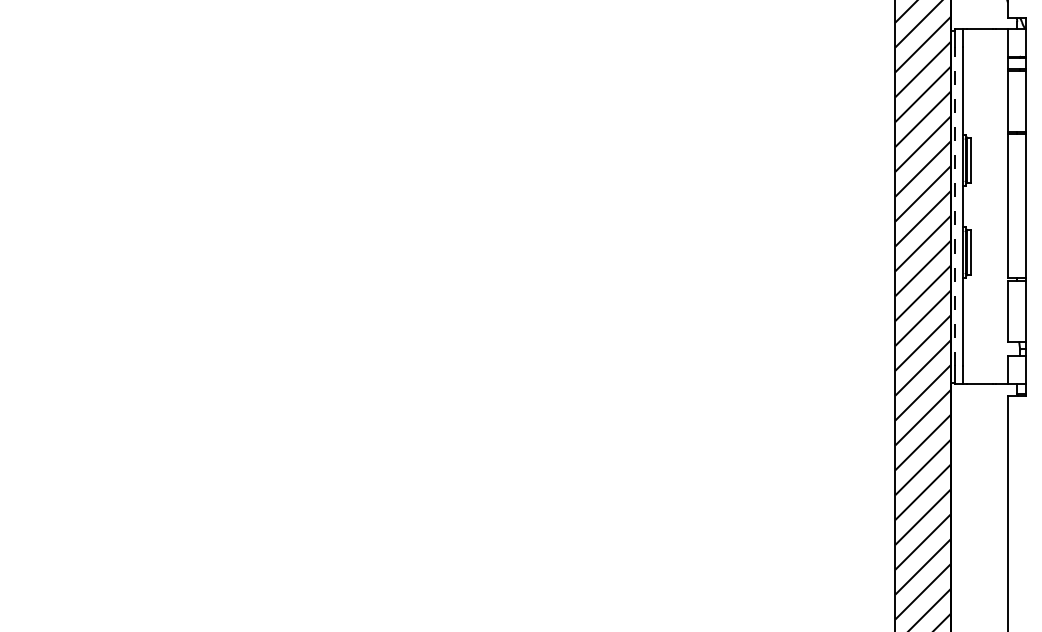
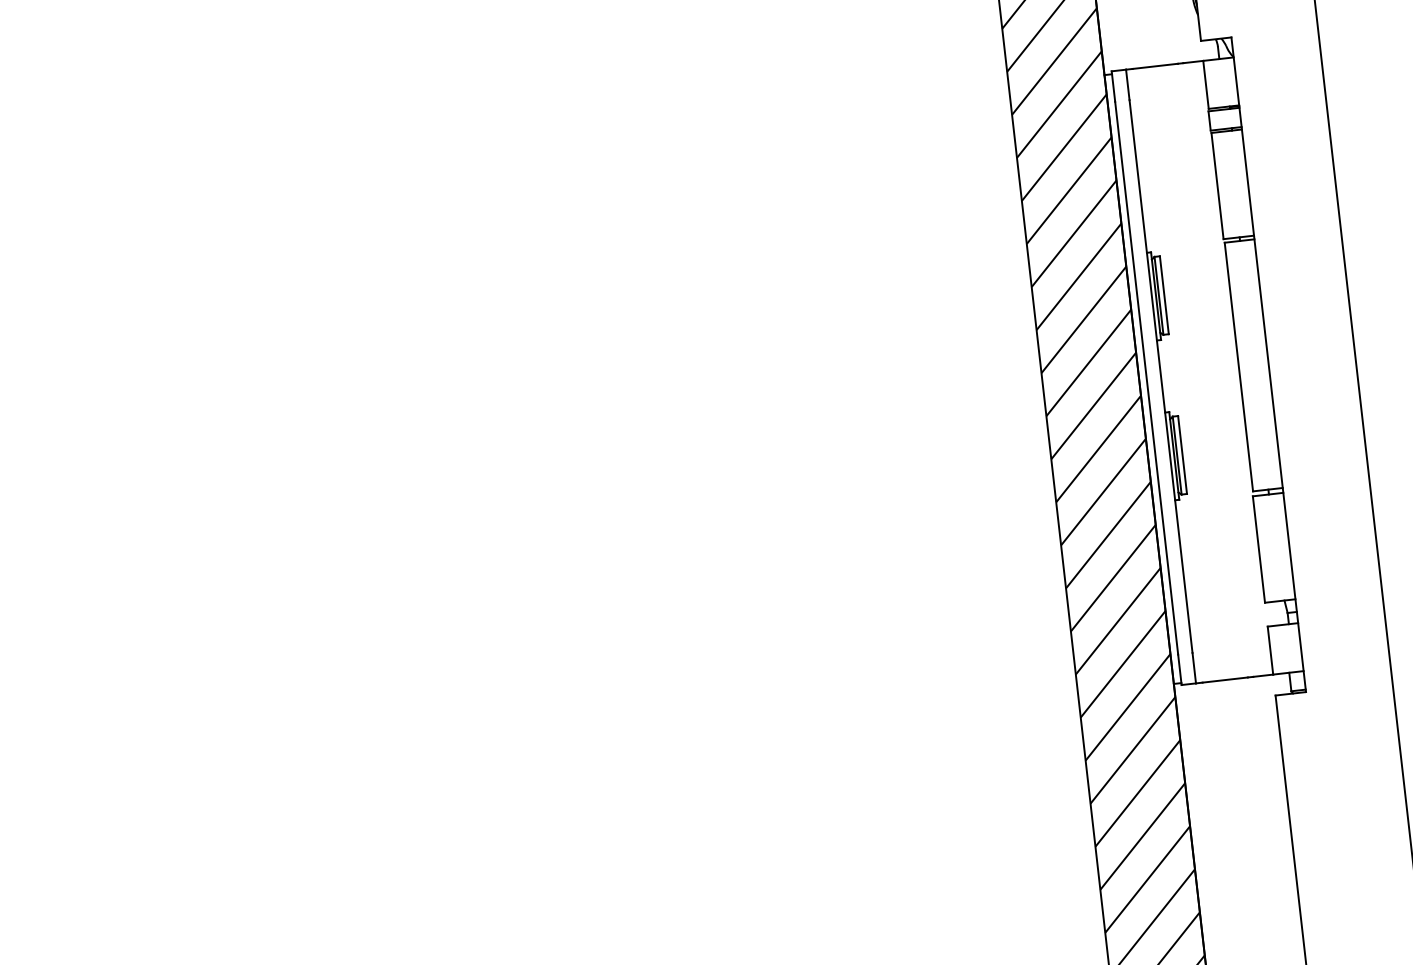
line: (955, 206) -> (1147, 378), dashed -> solid

